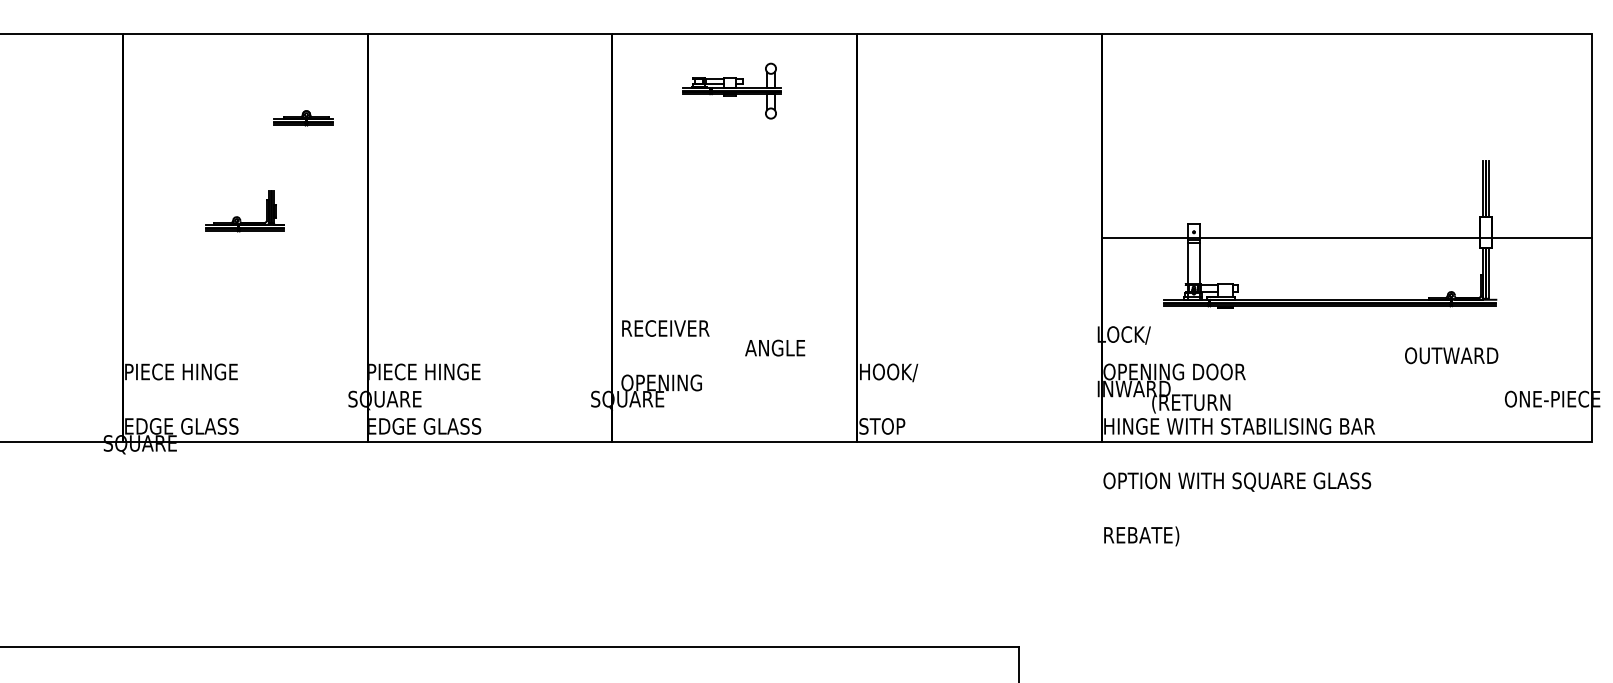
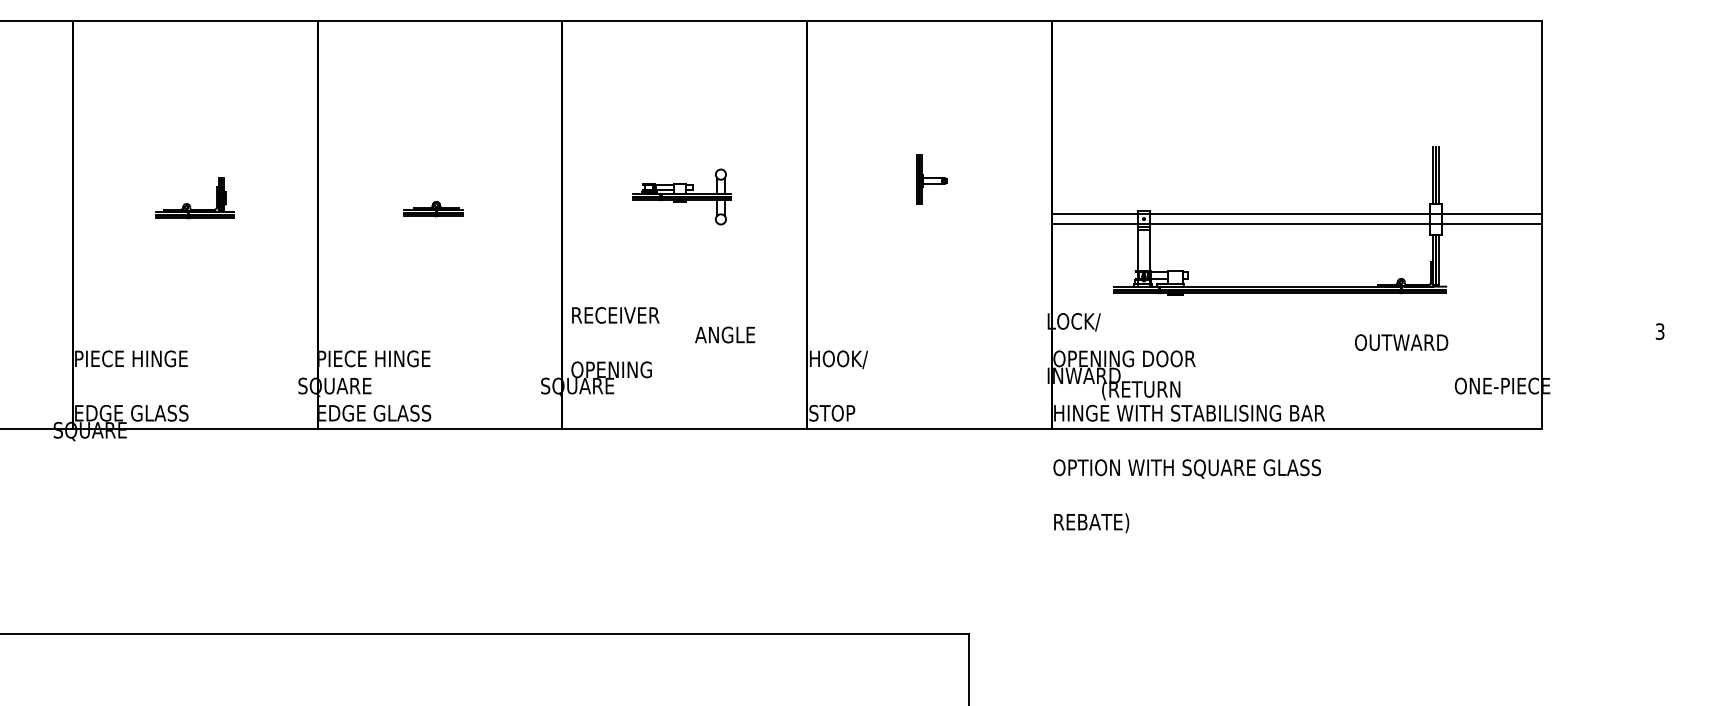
part: (731, 90) -> (681, 196), moved
part: (303, 118) -> (433, 209), moved
part: (981, 192) -> (931, 179), added
line: (1346, 227) -> (1296, 214), added

